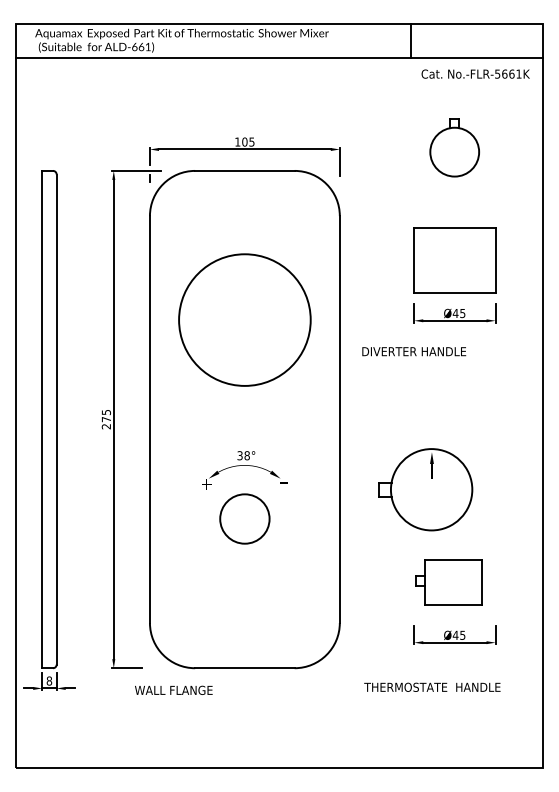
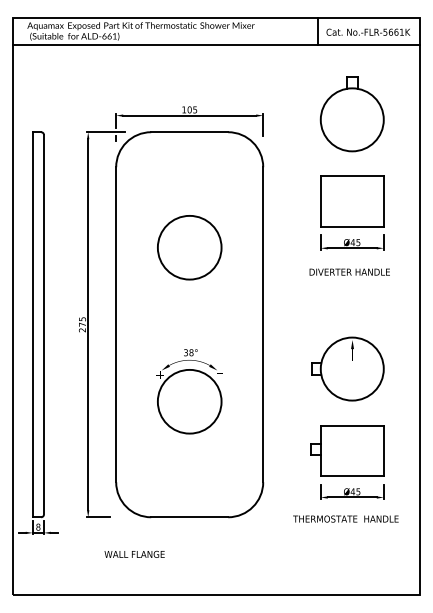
text: (475, 73) -> (368, 31), moved
part: (453, 148) -> (351, 114), size x1.67
circle: (244, 319) -> (189, 247), size x0.62
text: (413, 350) -> (349, 271), moved
part: (425, 488) -> (347, 368), moved
circle: (244, 518) -> (189, 401), size x1.67
part: (448, 581) -> (347, 450), size x1.43
text: (431, 686) -> (345, 518), moved
text: (173, 689) -> (134, 553), moved

